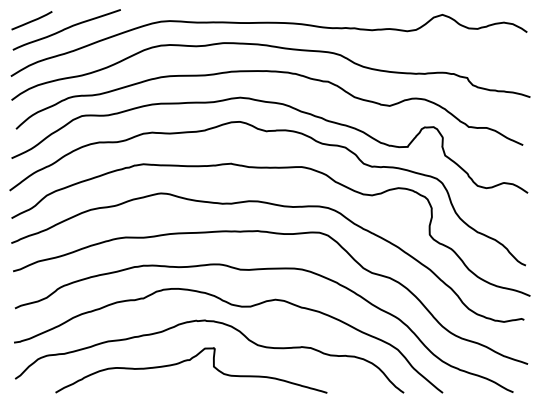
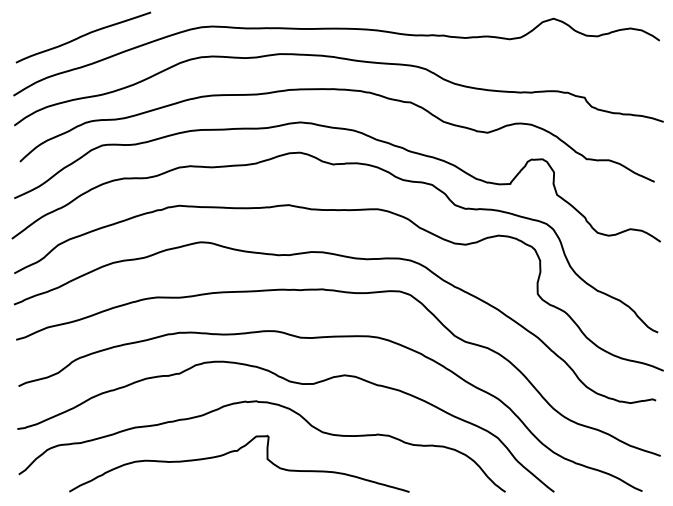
line: (31, 20) -> (39, 25), removed

